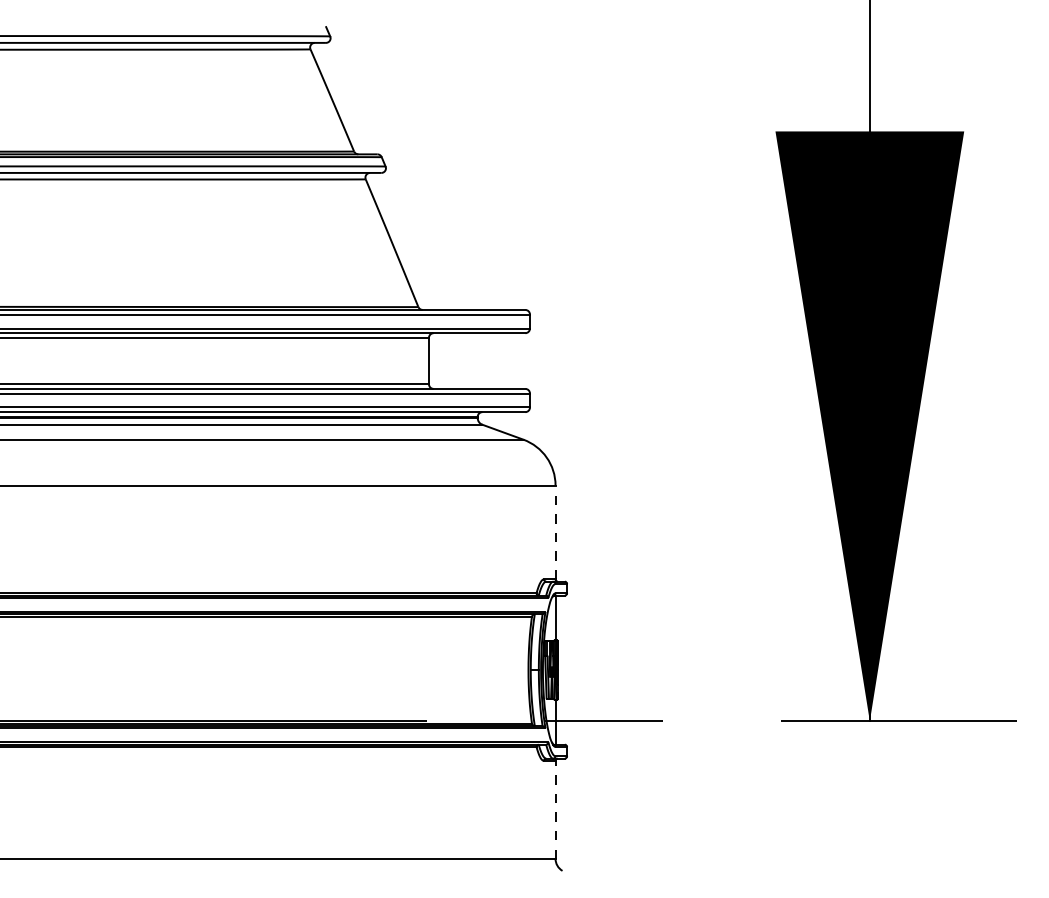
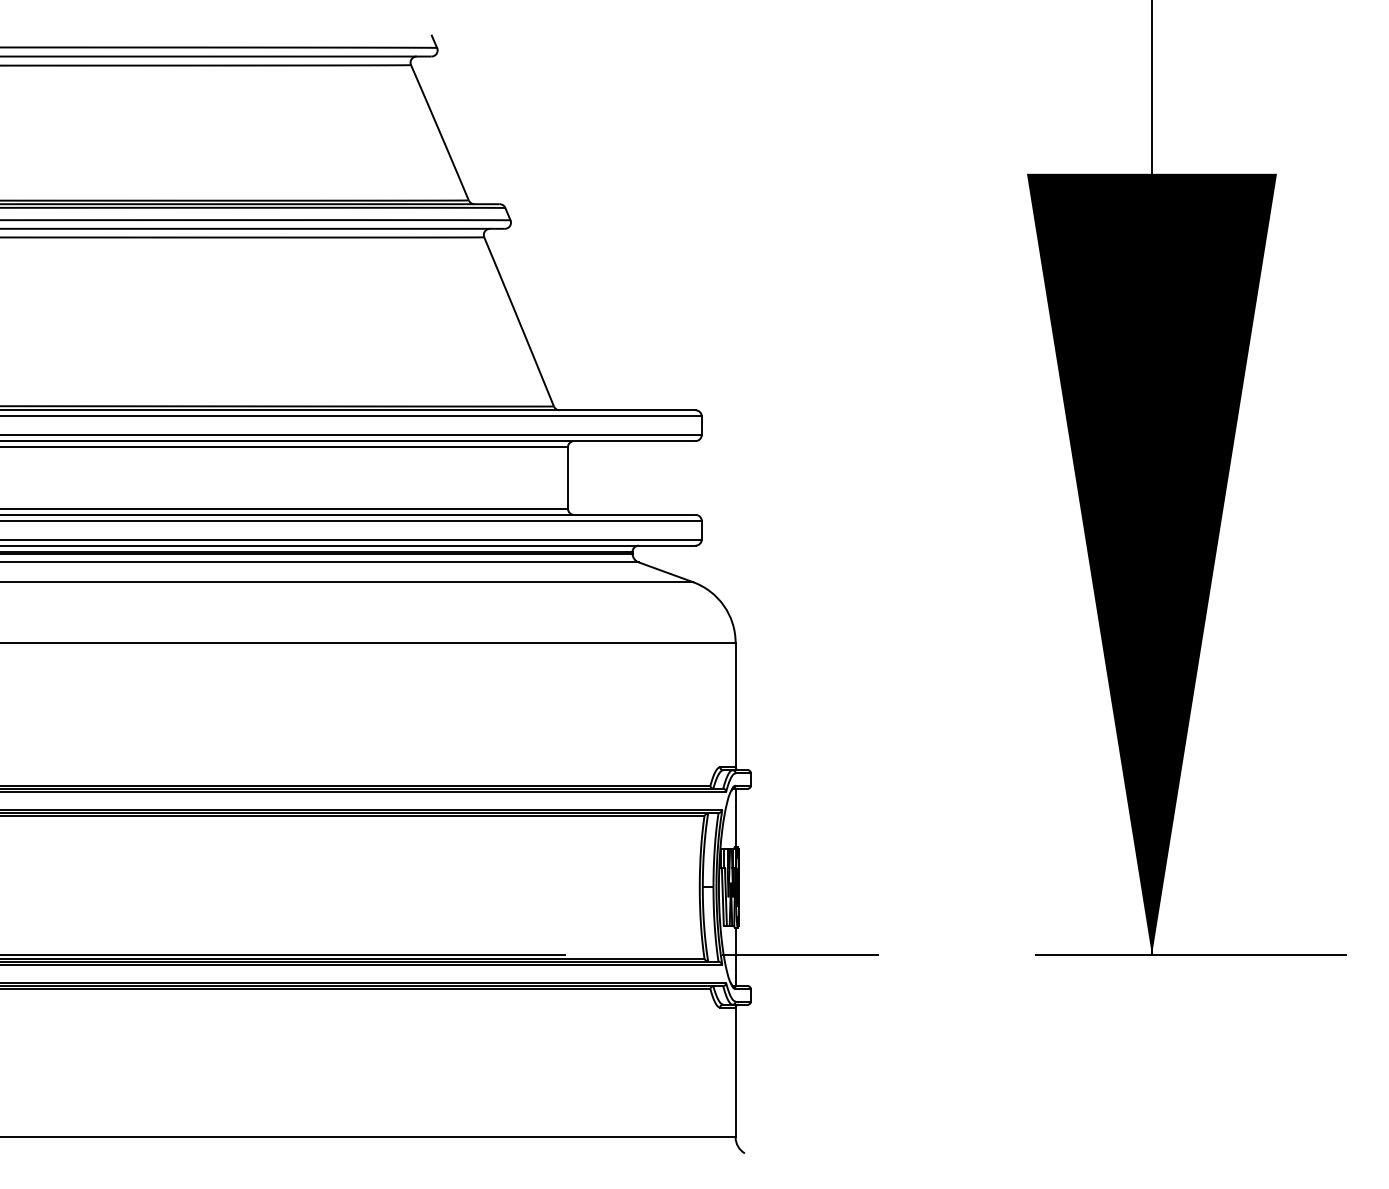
line: (555, 532) -> (735, 704), dashed -> solid
line: (555, 809) -> (735, 1072), dashed -> solid

